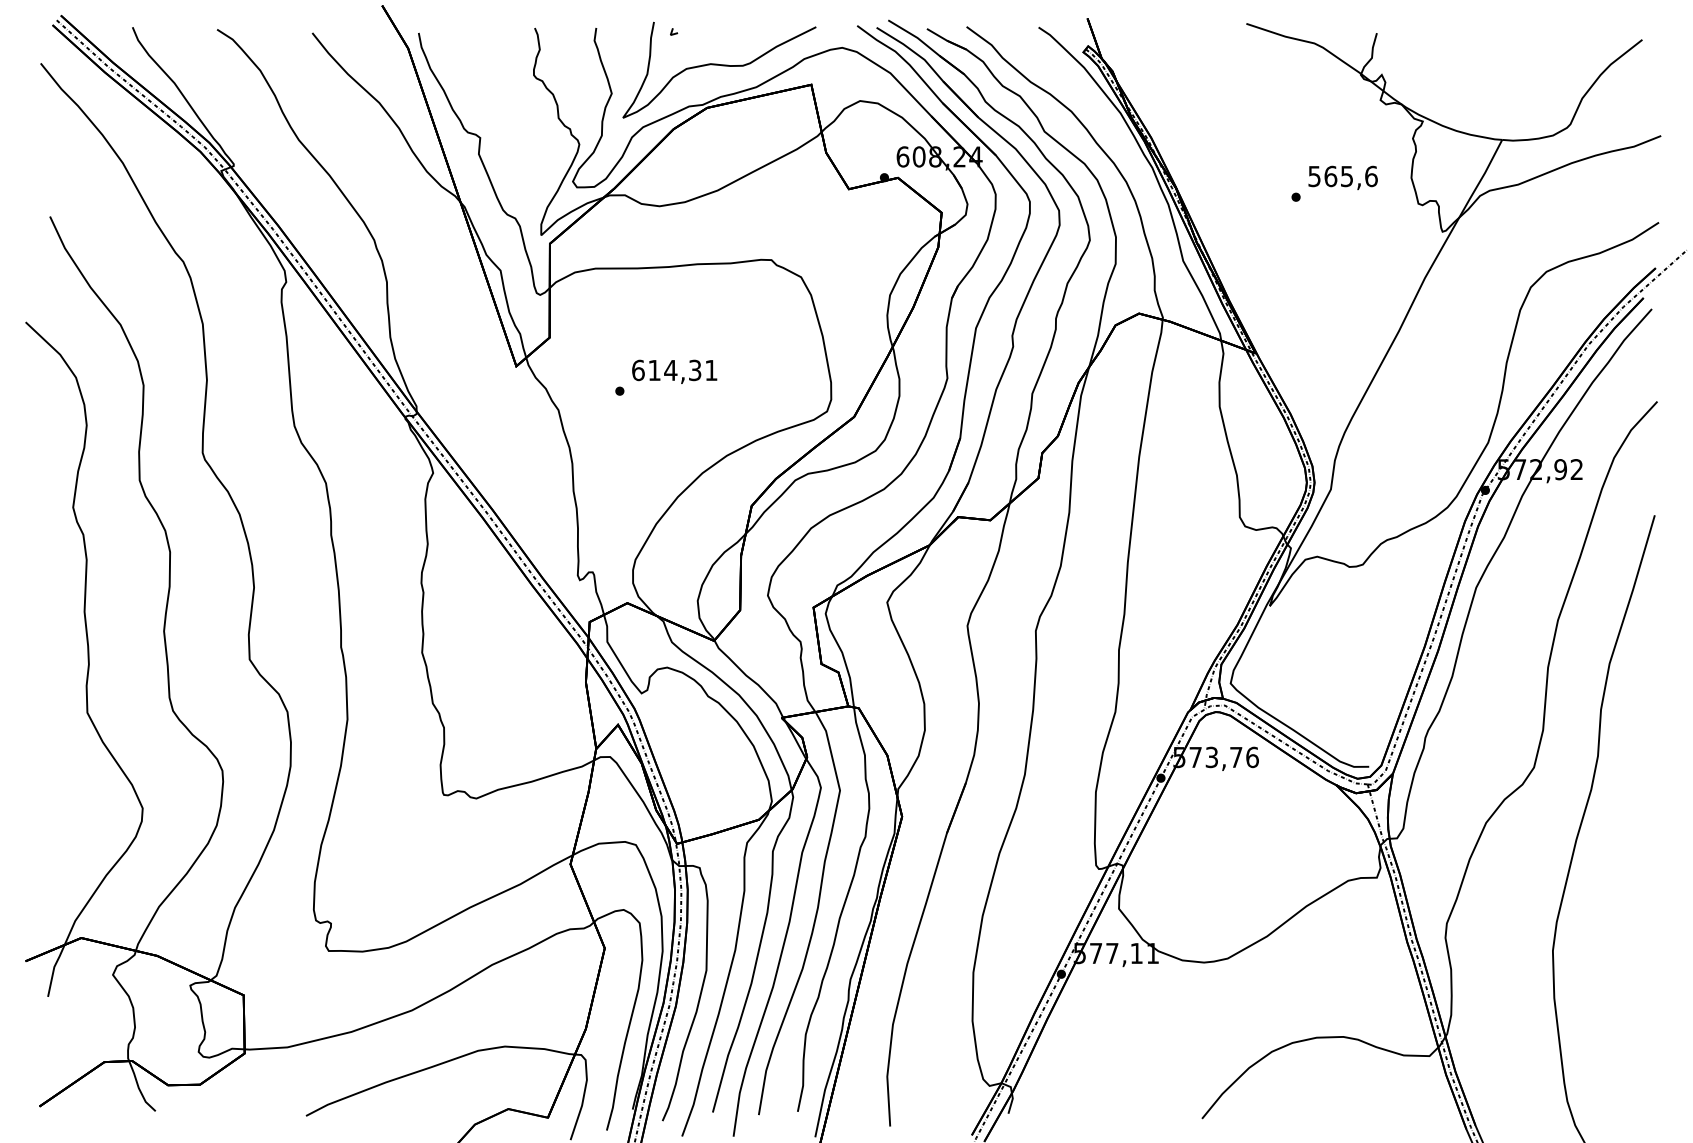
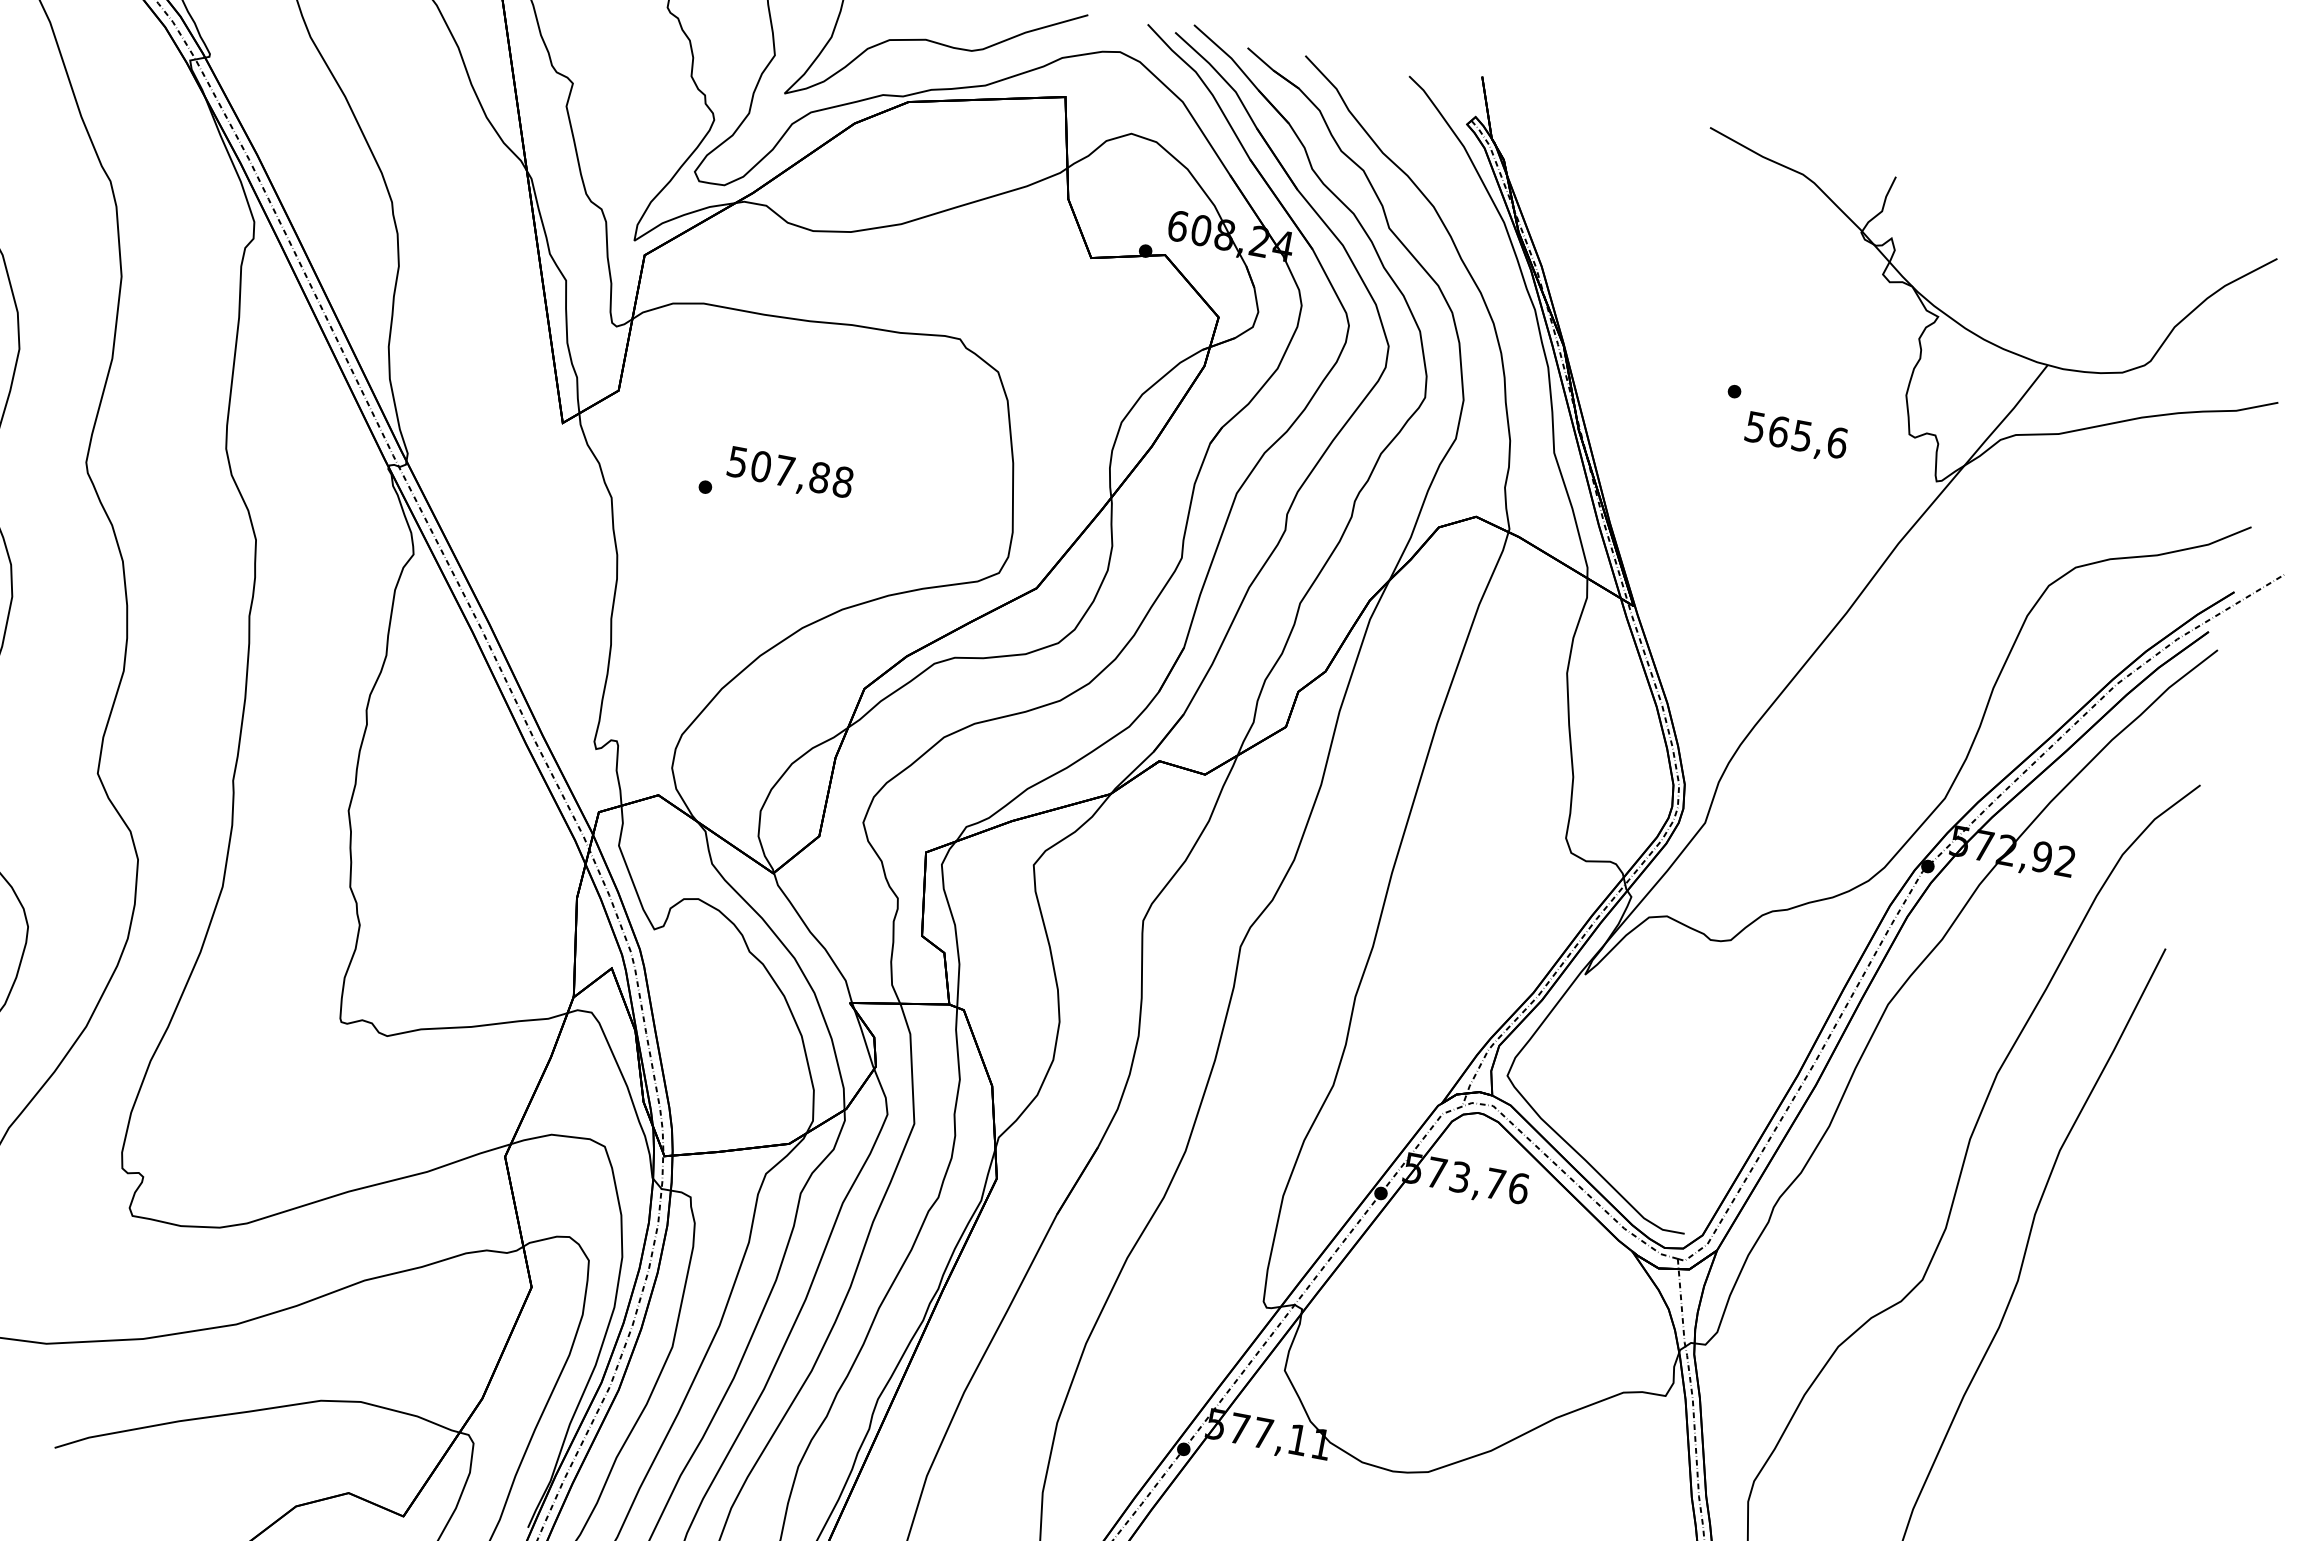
text: (1342, 177) -> (1795, 436), moved
text: (674, 370) -> (789, 472), 614,31 -> 507,88

